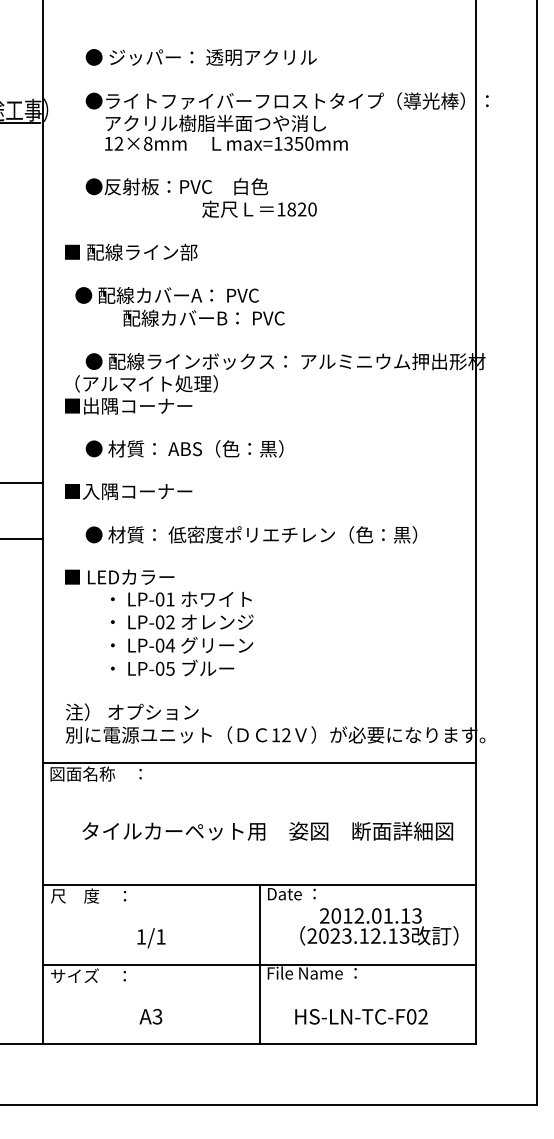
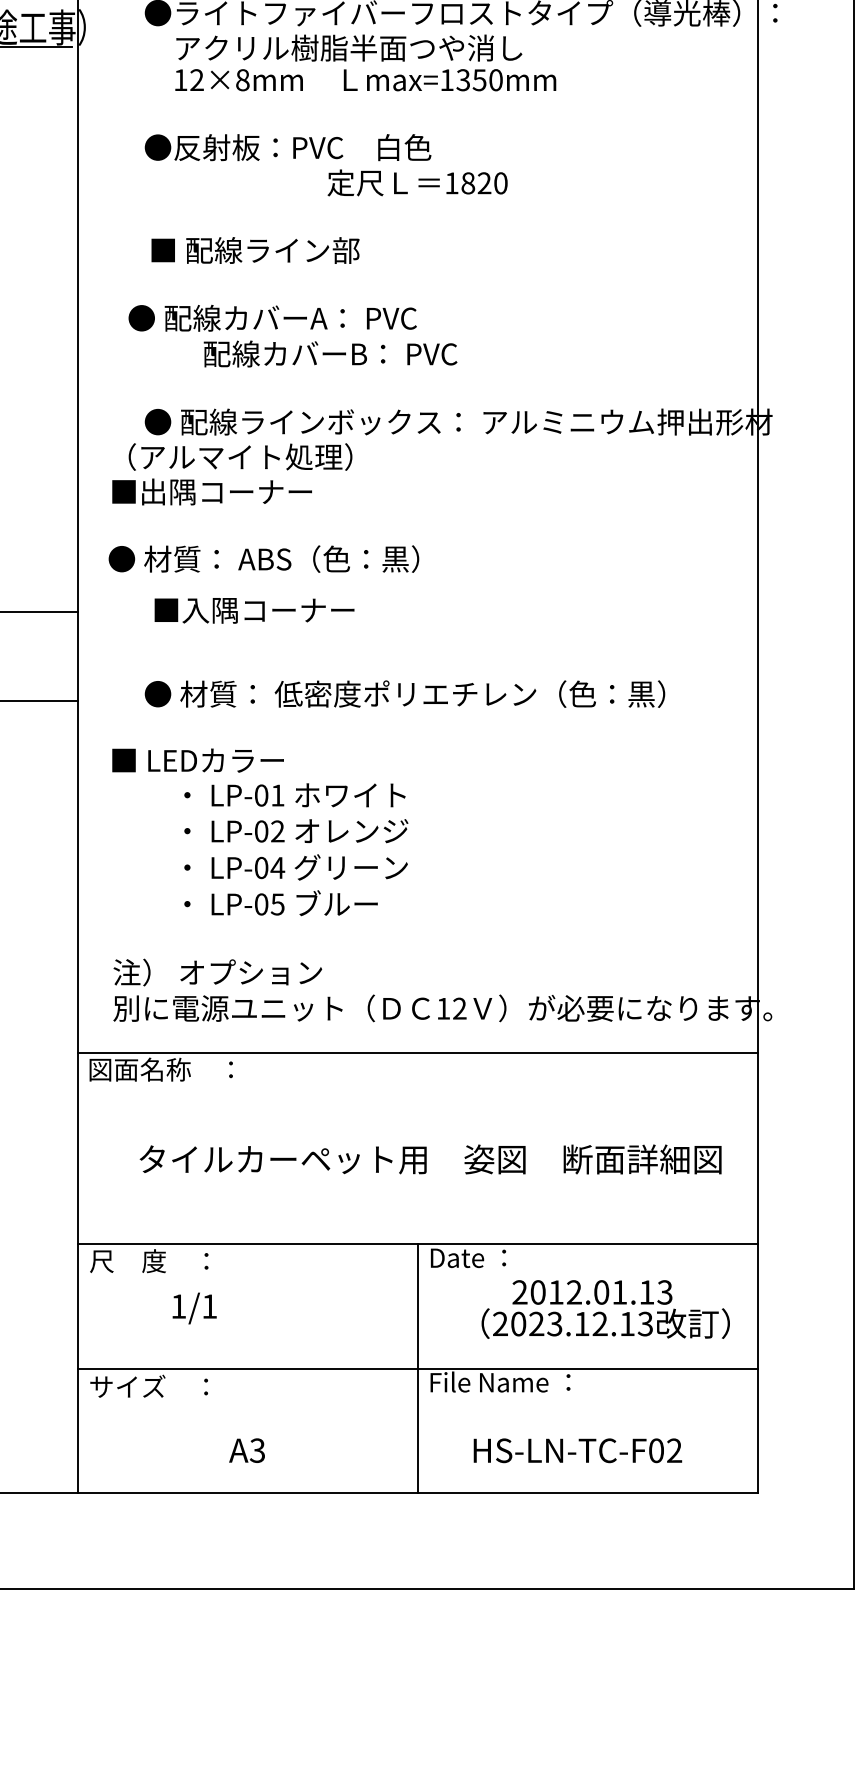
text: (131, 251) -> (255, 249), moved
text: (184, 448) -> (263, 558), moved
text: (128, 491) -> (254, 610), moved
text: (151, 938) -> (194, 1308), moved

